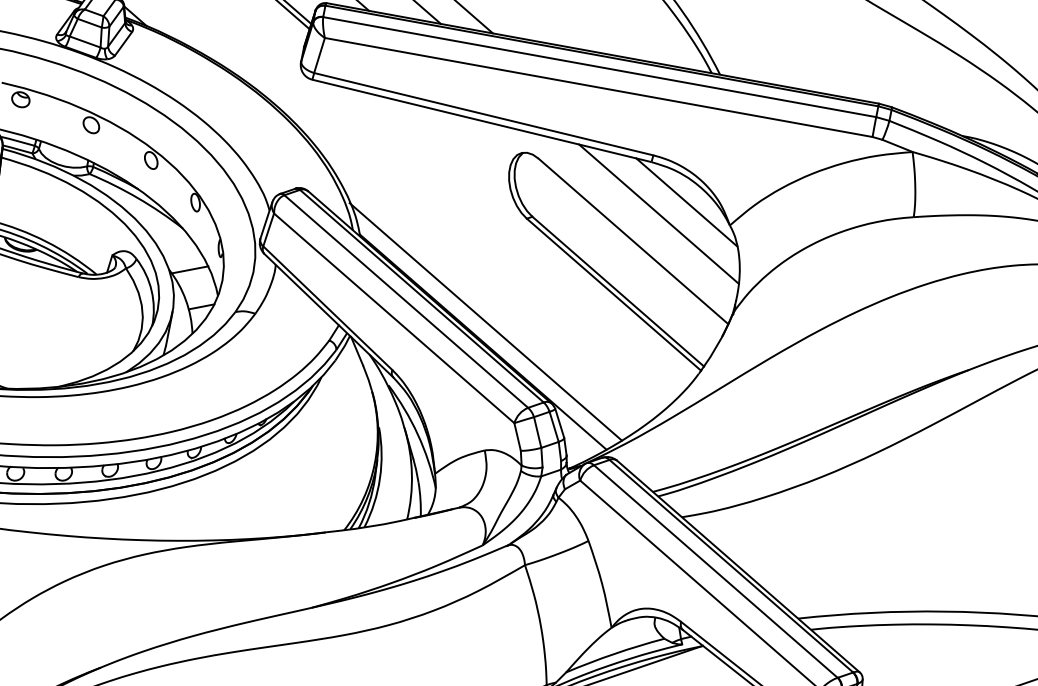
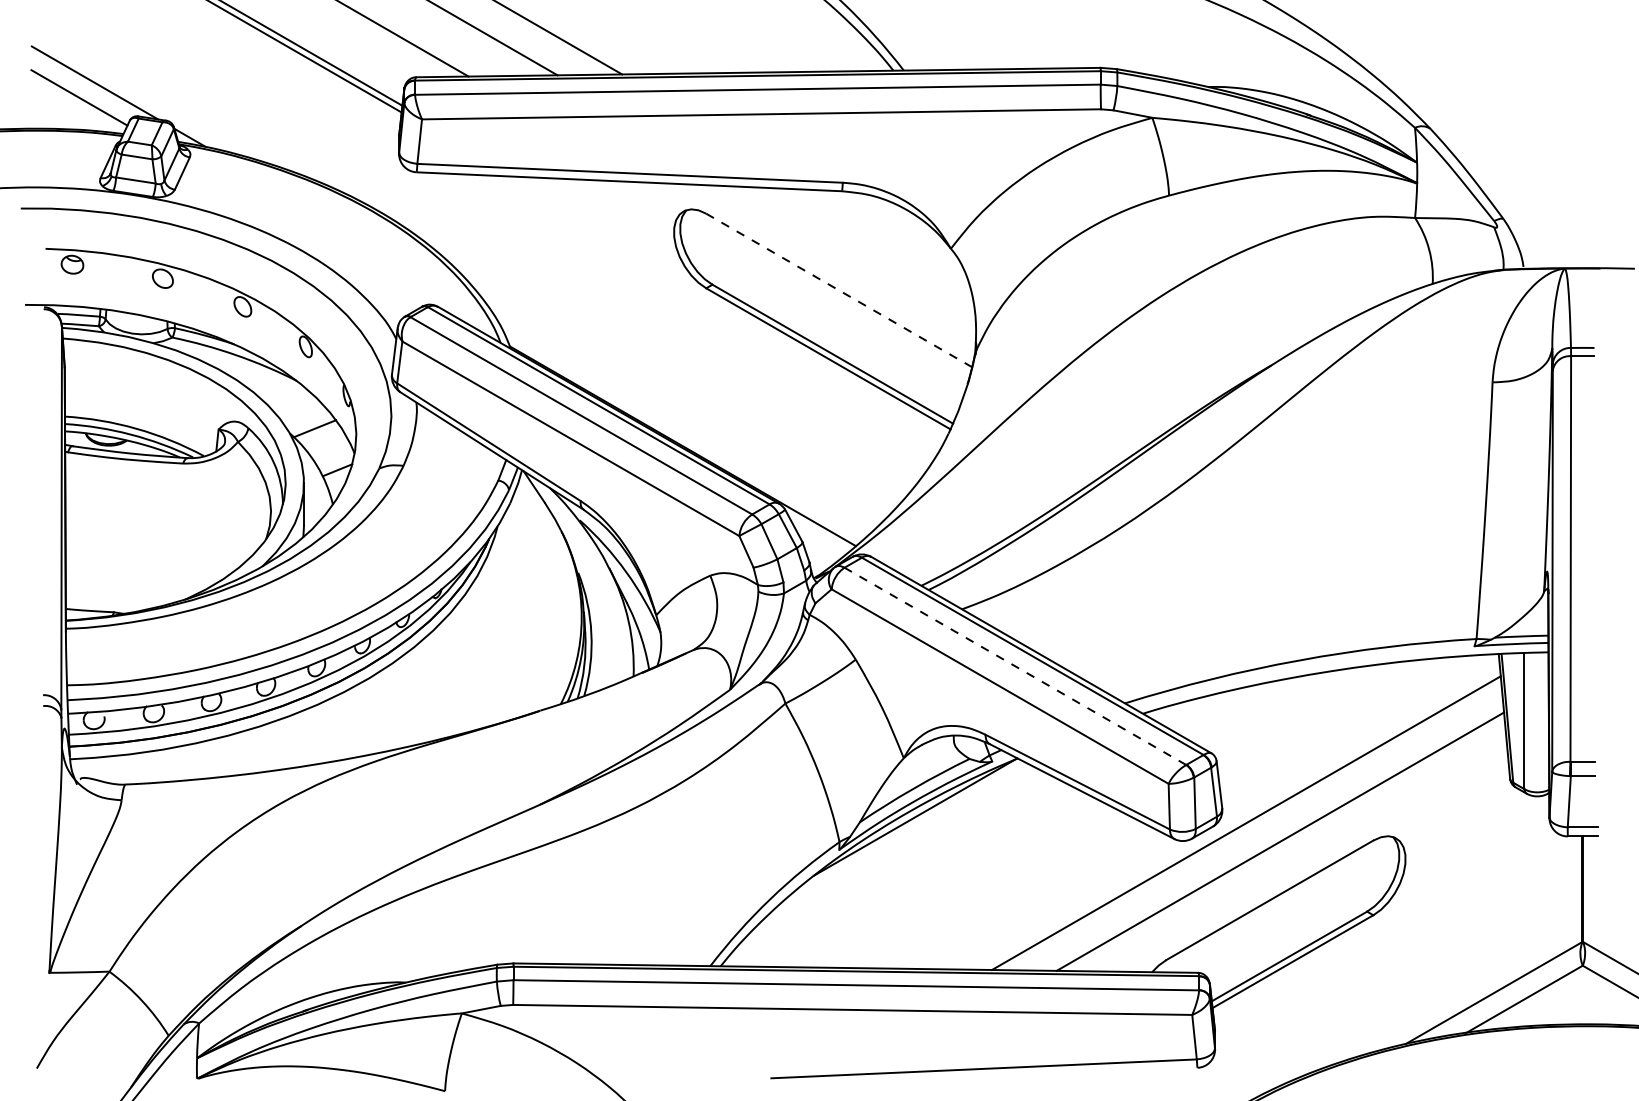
line: (686, 202) -> (893, 231), removed
line: (659, 213) -> (863, 251), removed
line: (633, 241) -> (839, 290), solid -> dashed
line: (485, 321) -> (681, 421), removed
line: (715, 571) -> (1014, 666), solid -> dashed

